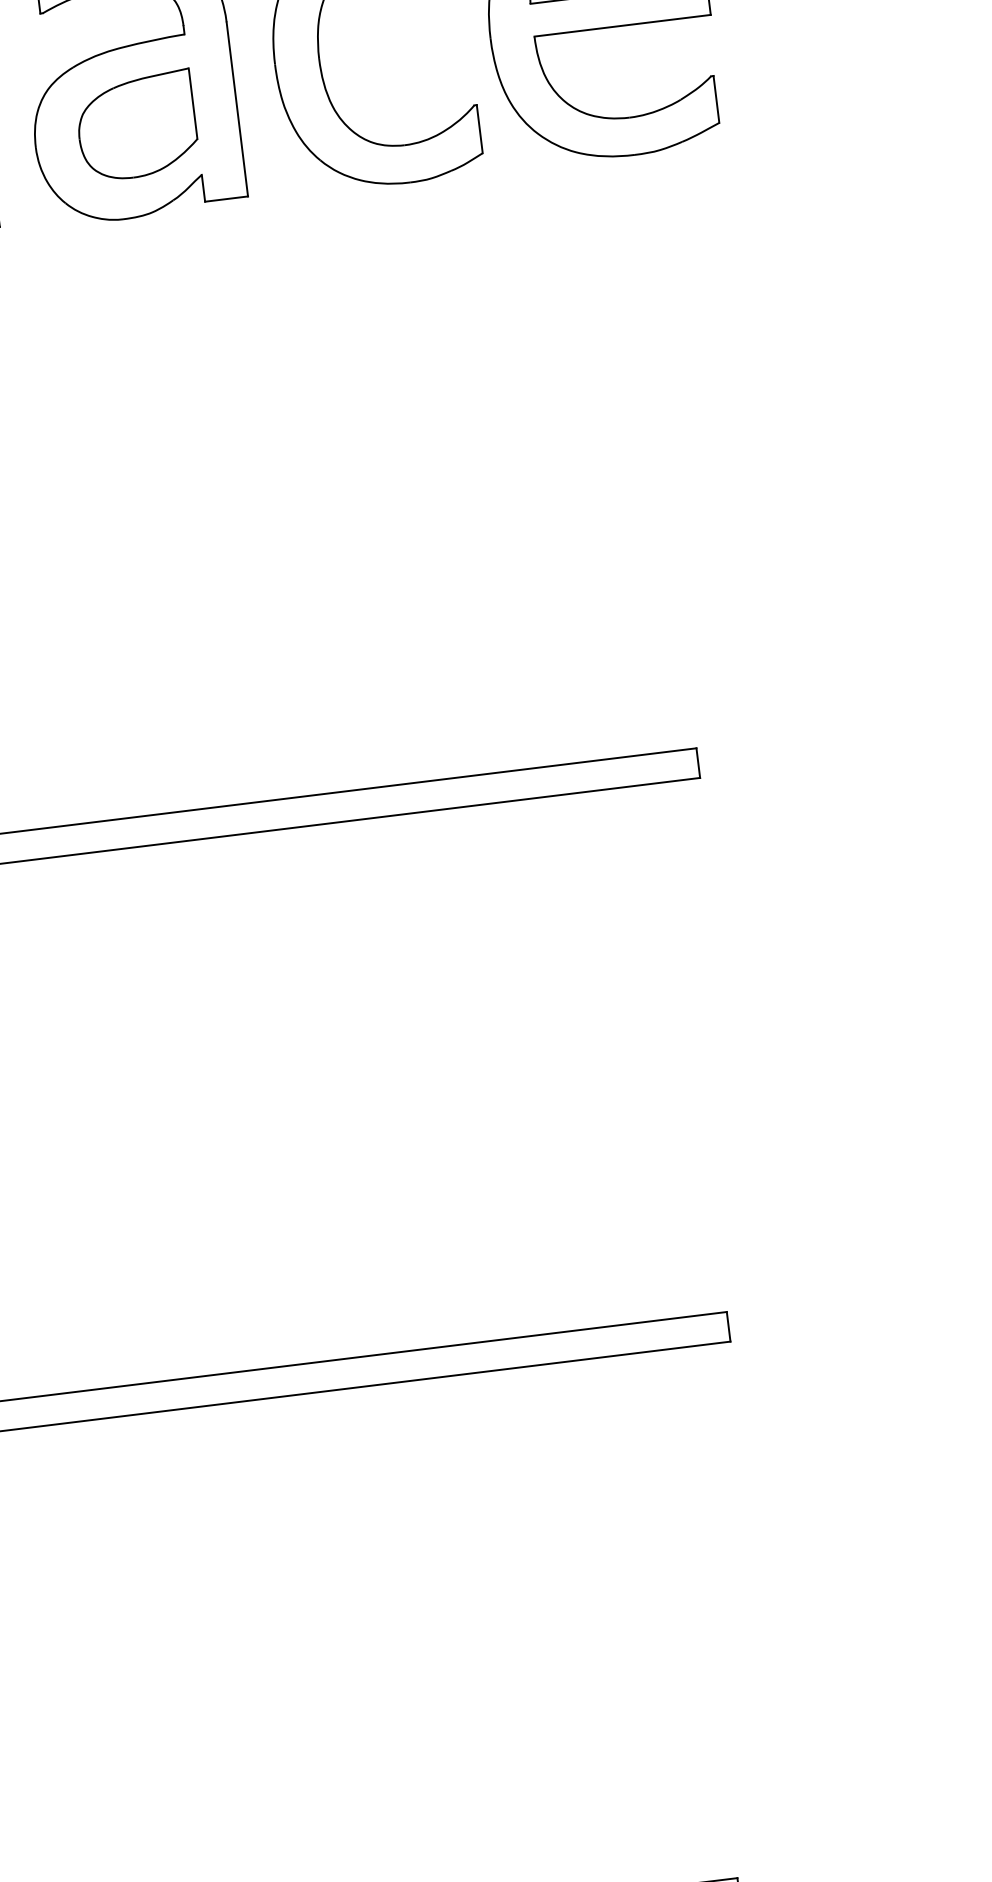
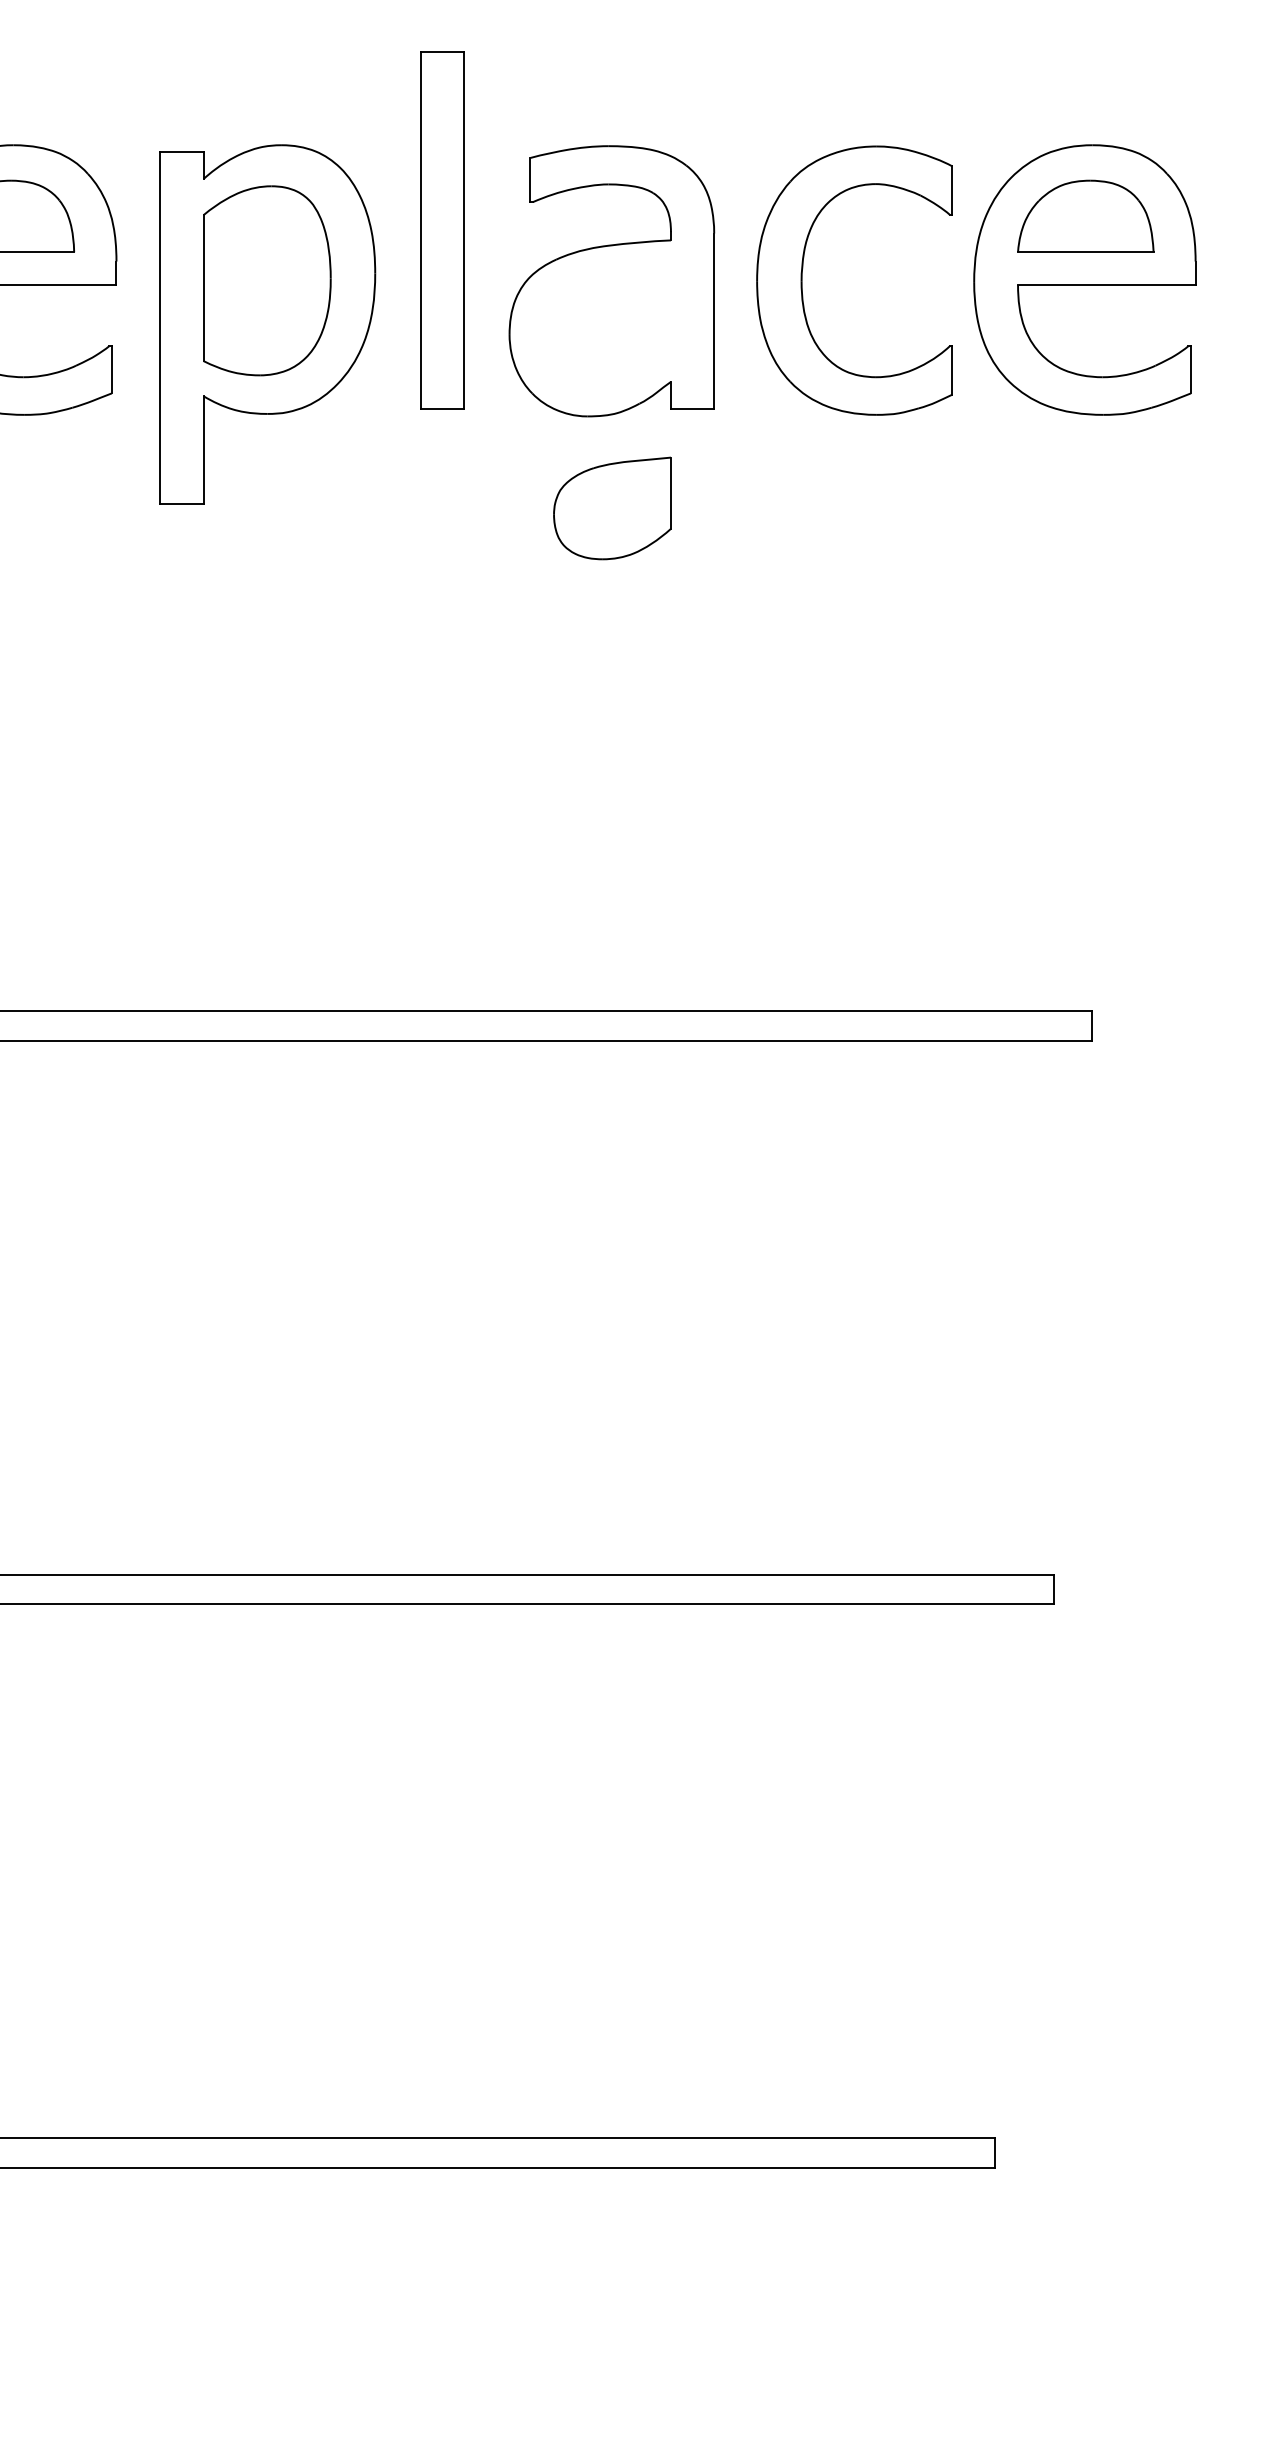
part: (136, 126) -> (612, 508), moved

